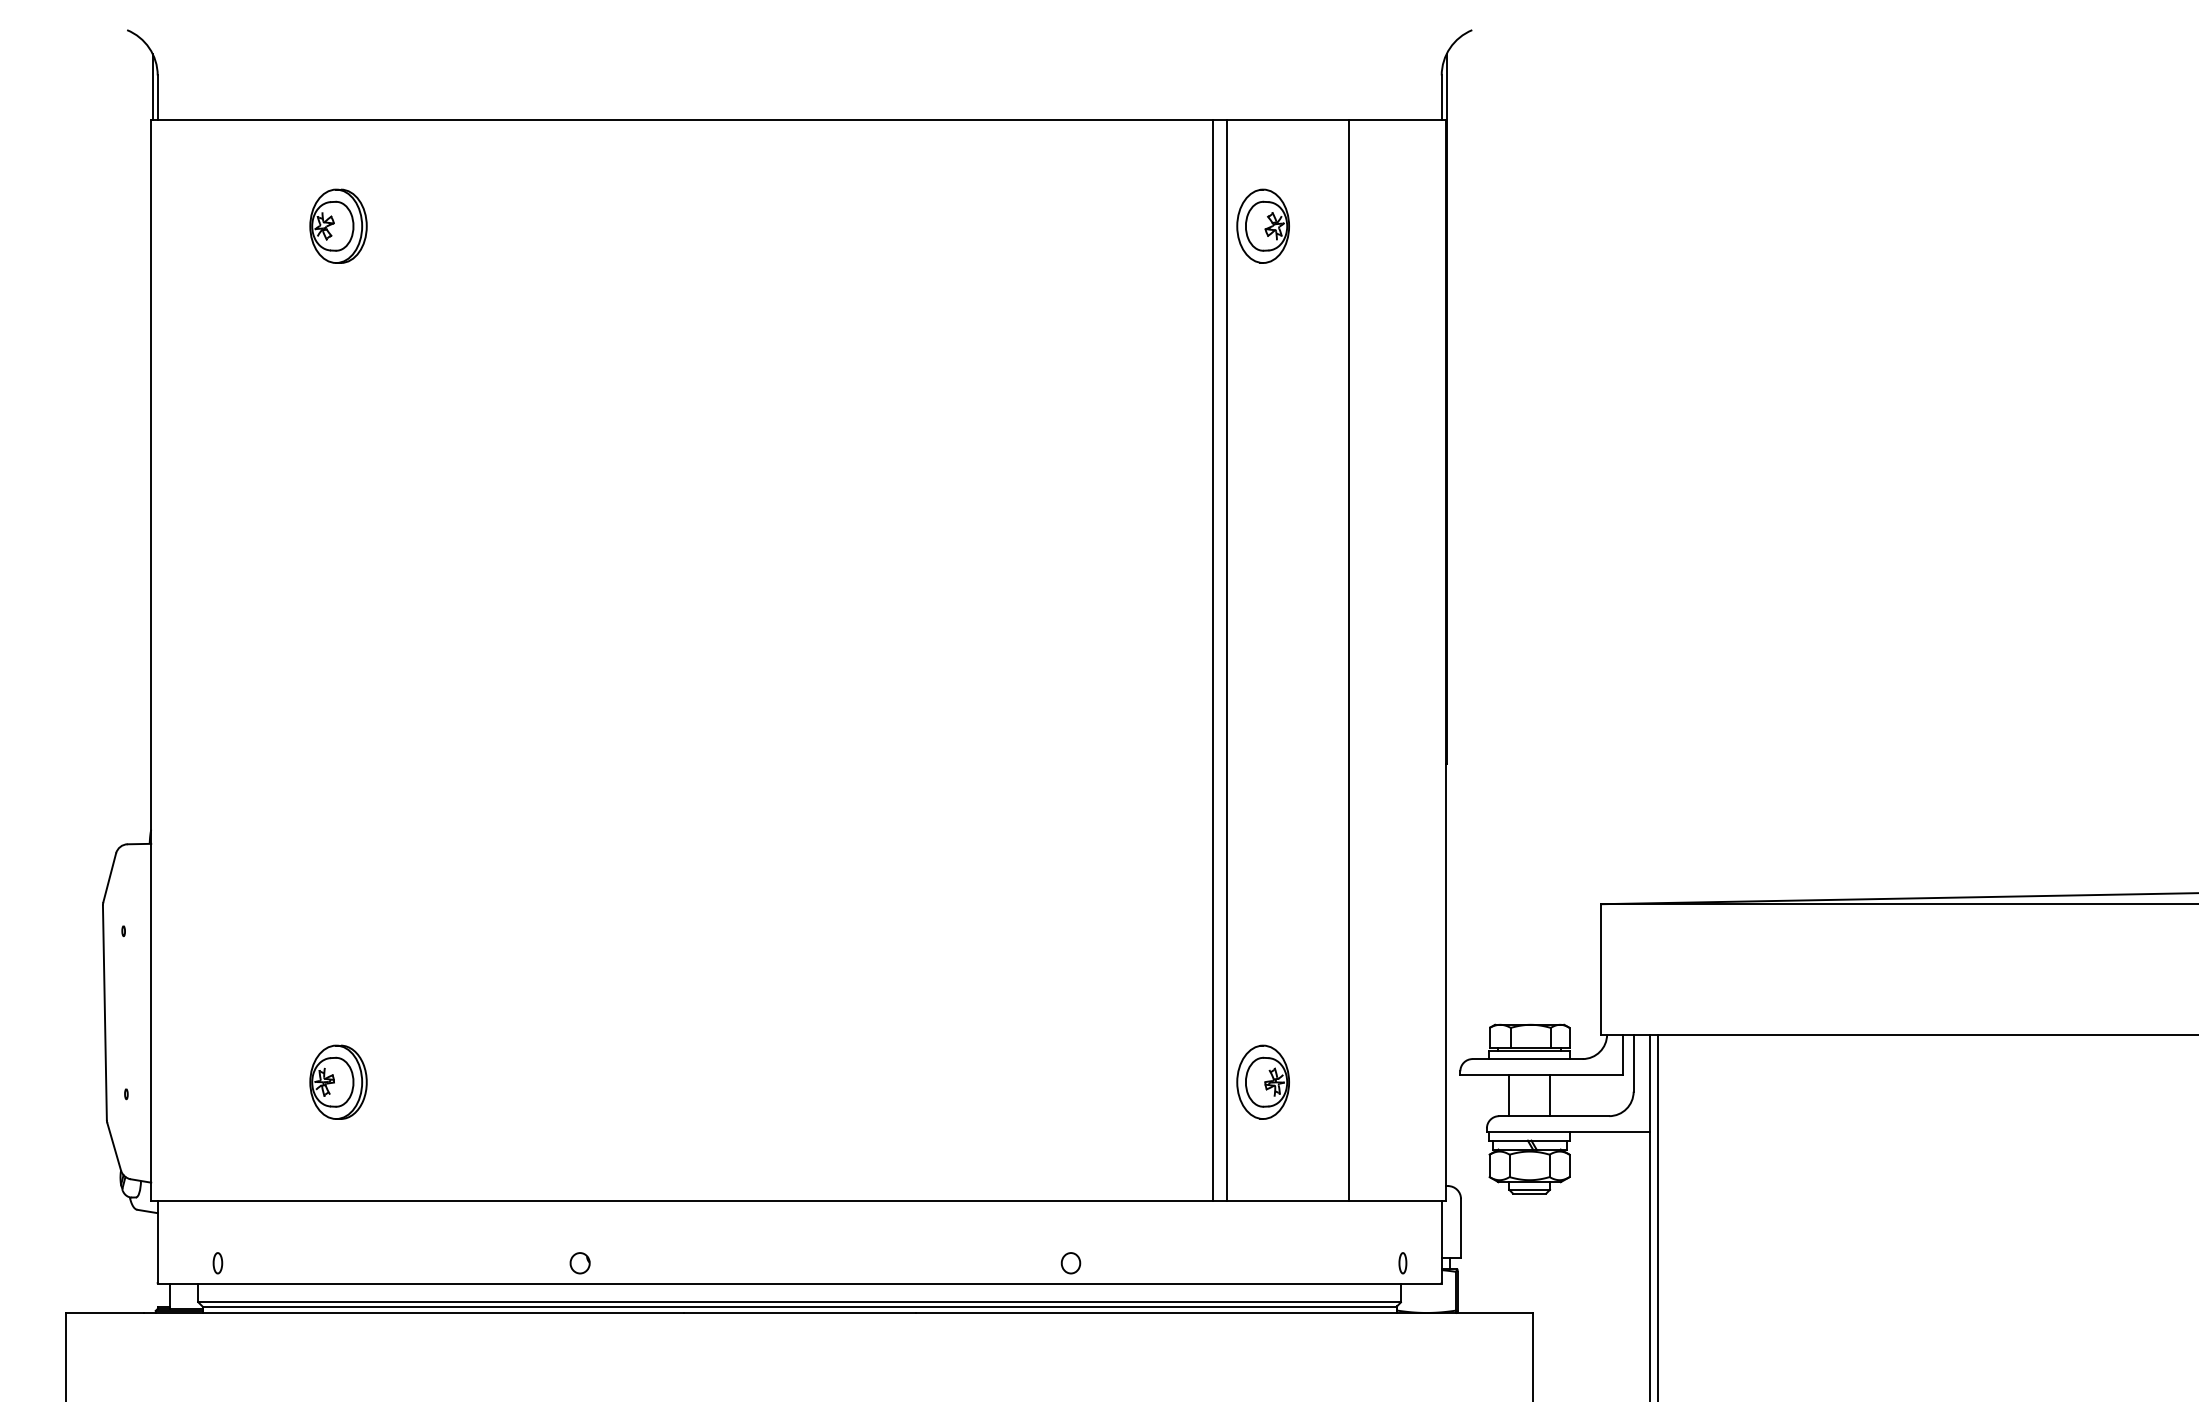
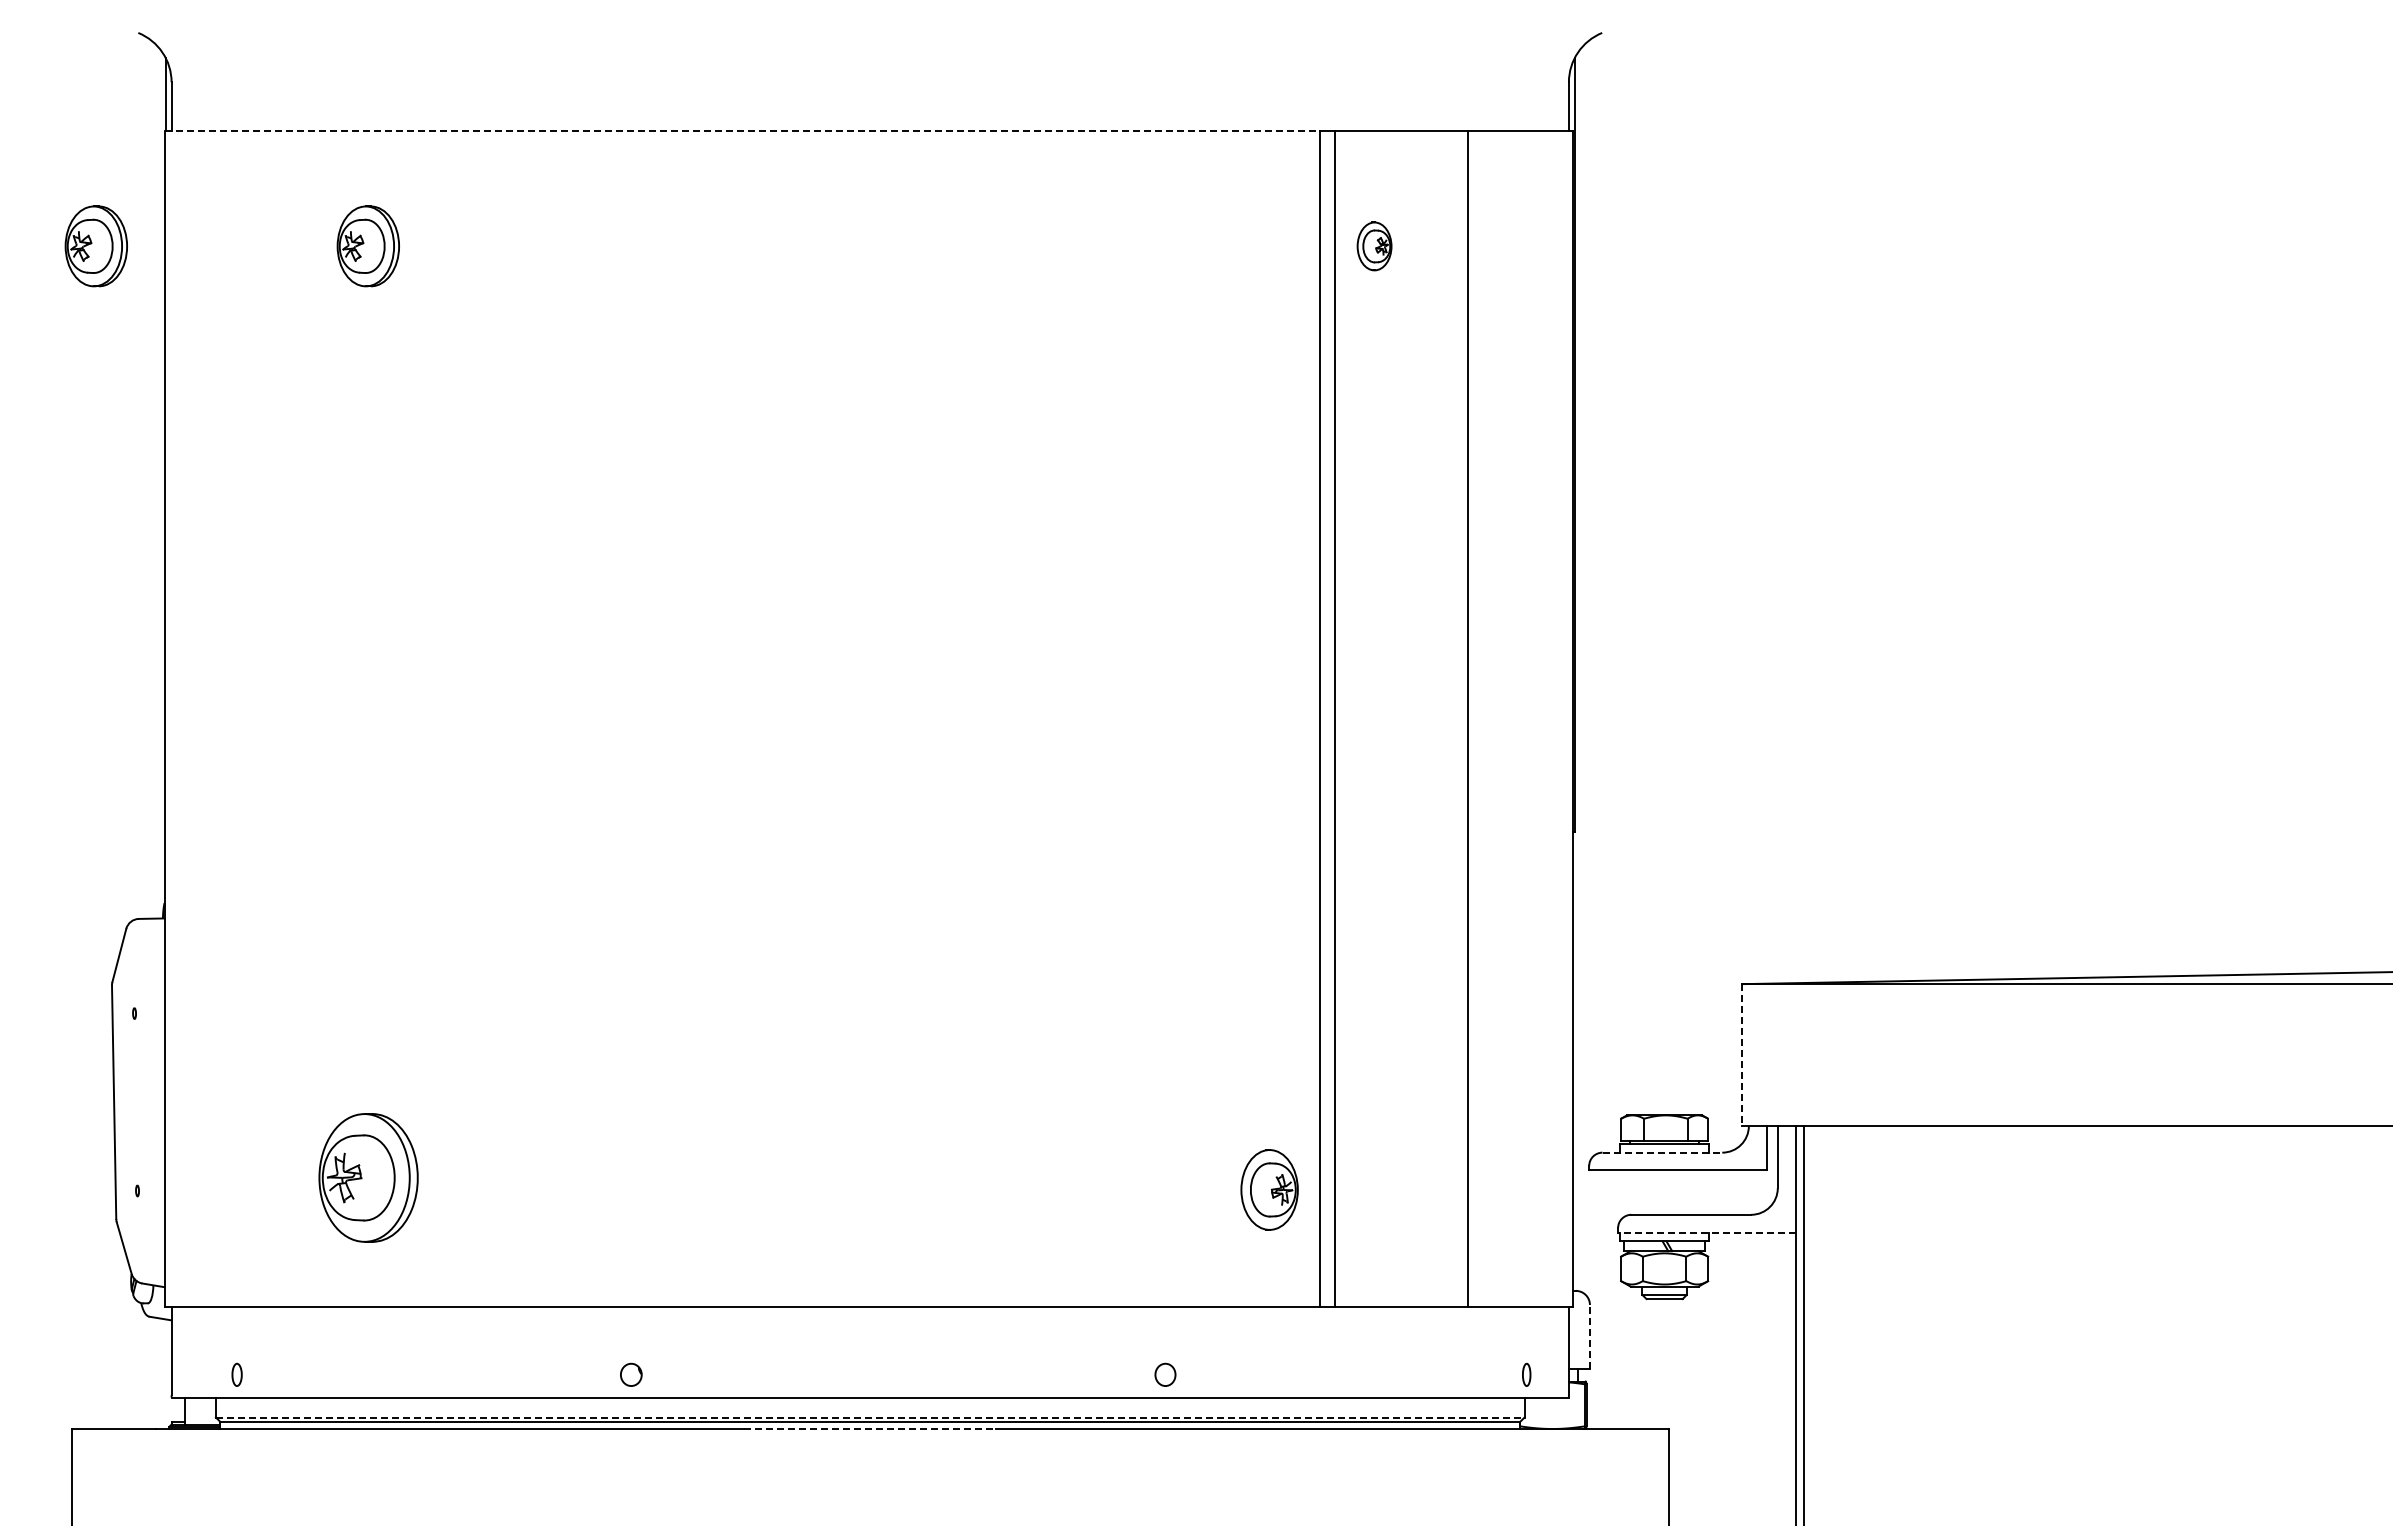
line: (682, 120) -> (742, 131), solid -> dashed
part: (87, 226) -> (95, 246), added
part: (1263, 226) -> (1374, 246), size x0.6
line: (1601, 969) -> (1742, 1055), solid -> dashed
line: (1527, 1058) -> (1662, 1152), solid -> dashed
part: (337, 1081) -> (367, 1177), size x1.6
part: (1263, 1081) -> (1269, 1189), moved
line: (1509, 1095) -> (1642, 1192), removed
line: (1549, 1095) -> (1686, 1192), removed
line: (1568, 1132) -> (1706, 1232), solid -> dashed
line: (1460, 1227) -> (1589, 1336), solid -> dashed
line: (799, 1302) -> (870, 1417), solid -> dashed
line: (799, 1312) -> (870, 1428), solid -> dashed

